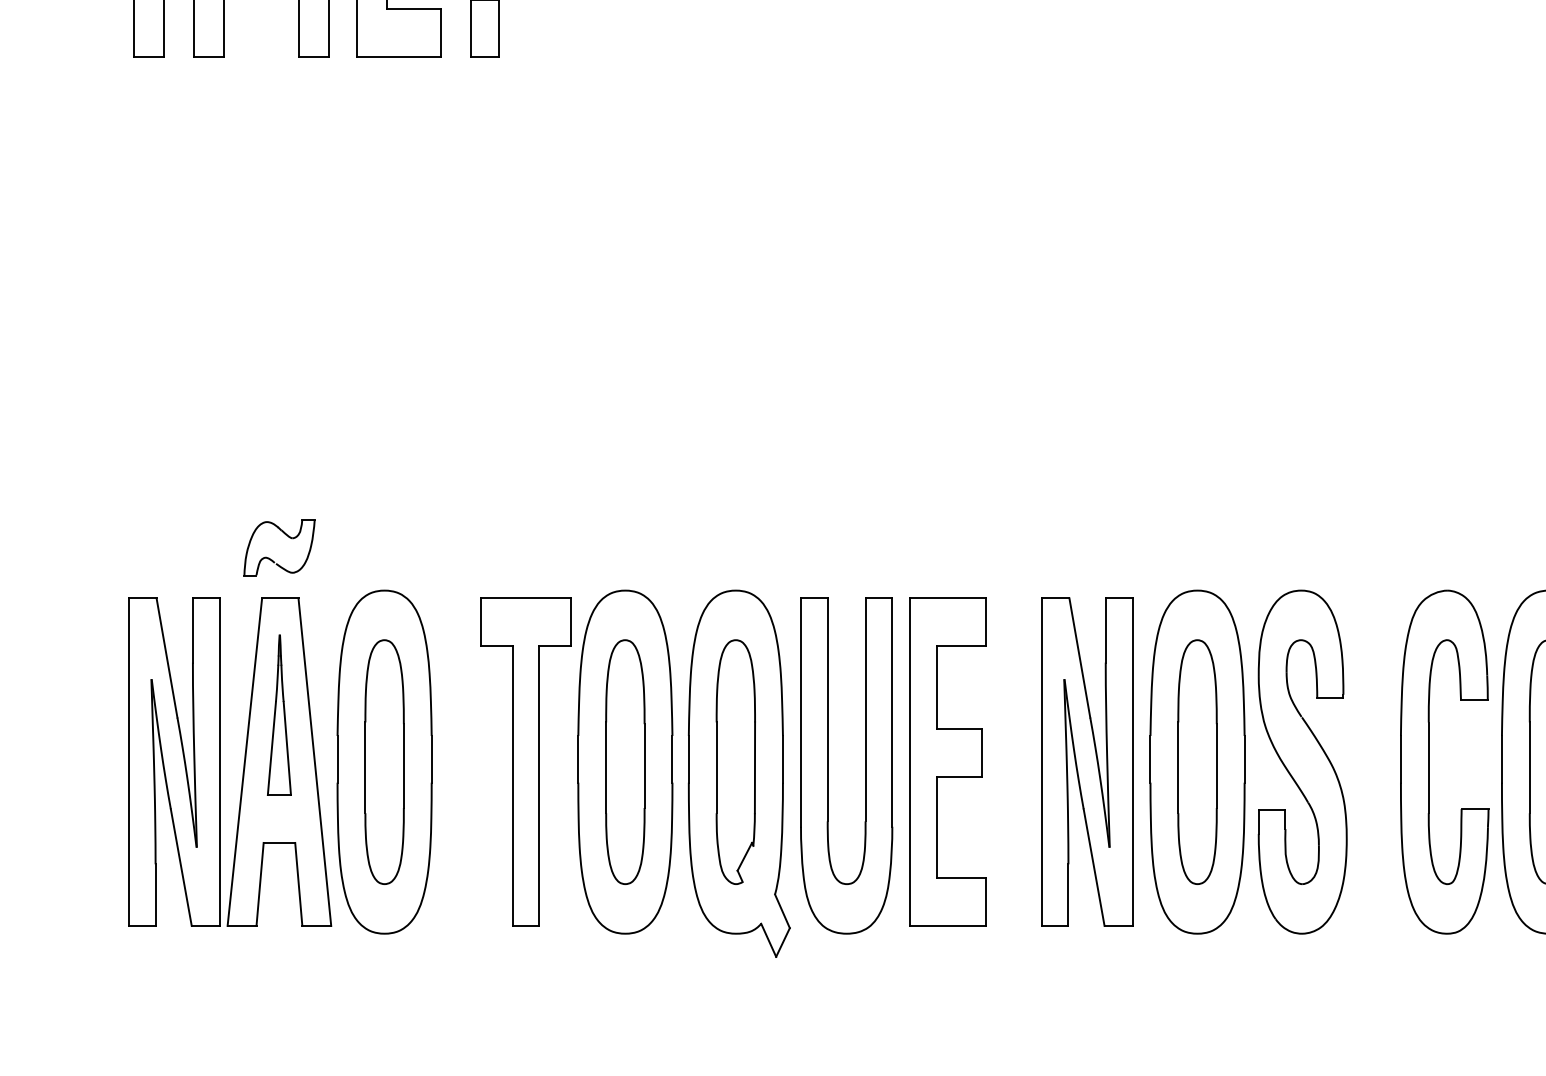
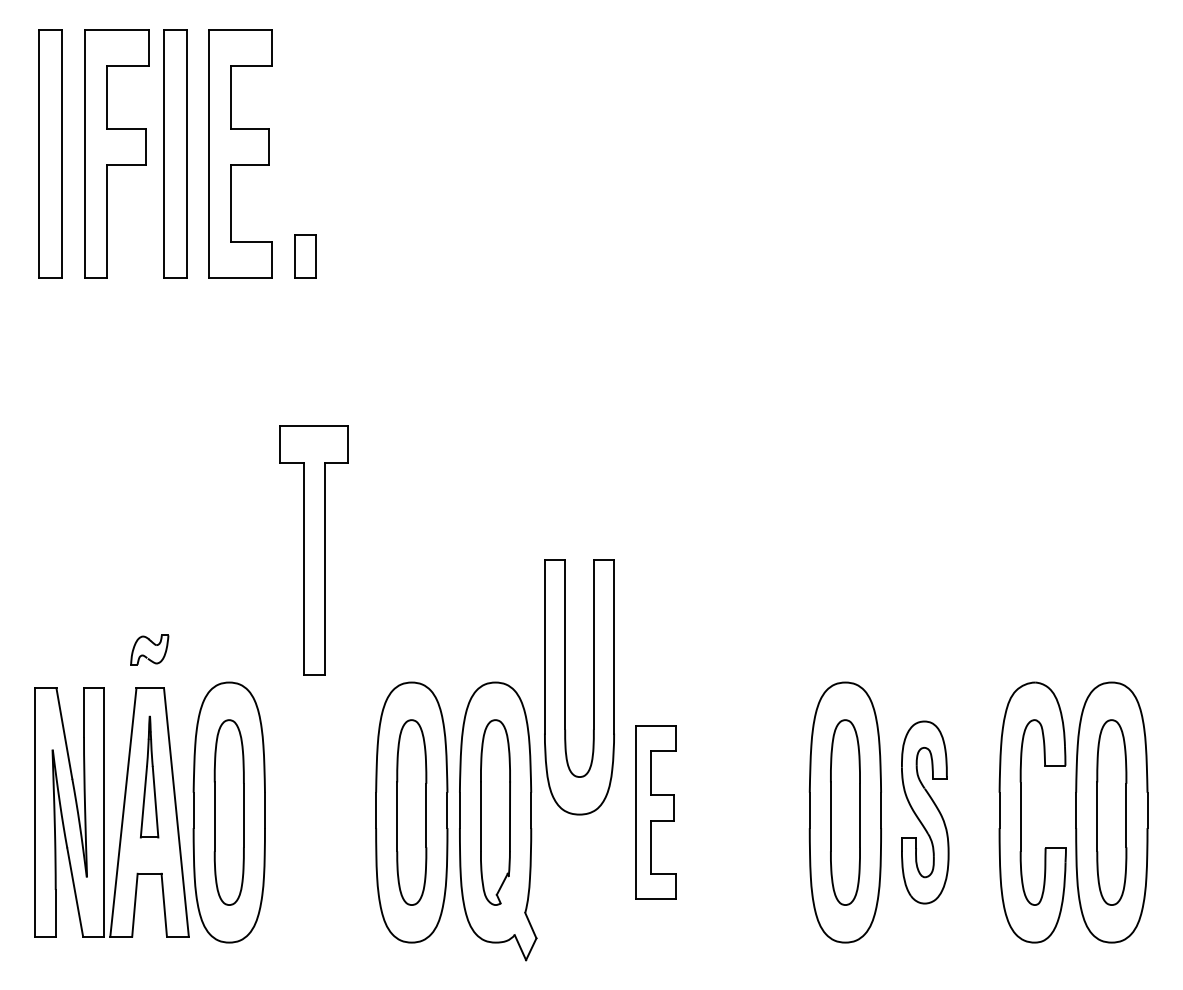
part: (279, 548) -> (149, 650), size x0.7
part: (524, 762) -> (313, 550), moved
part: (948, 762) -> (656, 812), size x0.7
part: (1086, 762) -> (761, 812), removed
part: (1303, 762) -> (925, 812), size x0.7
part: (828, 766) -> (565, 687), moved

